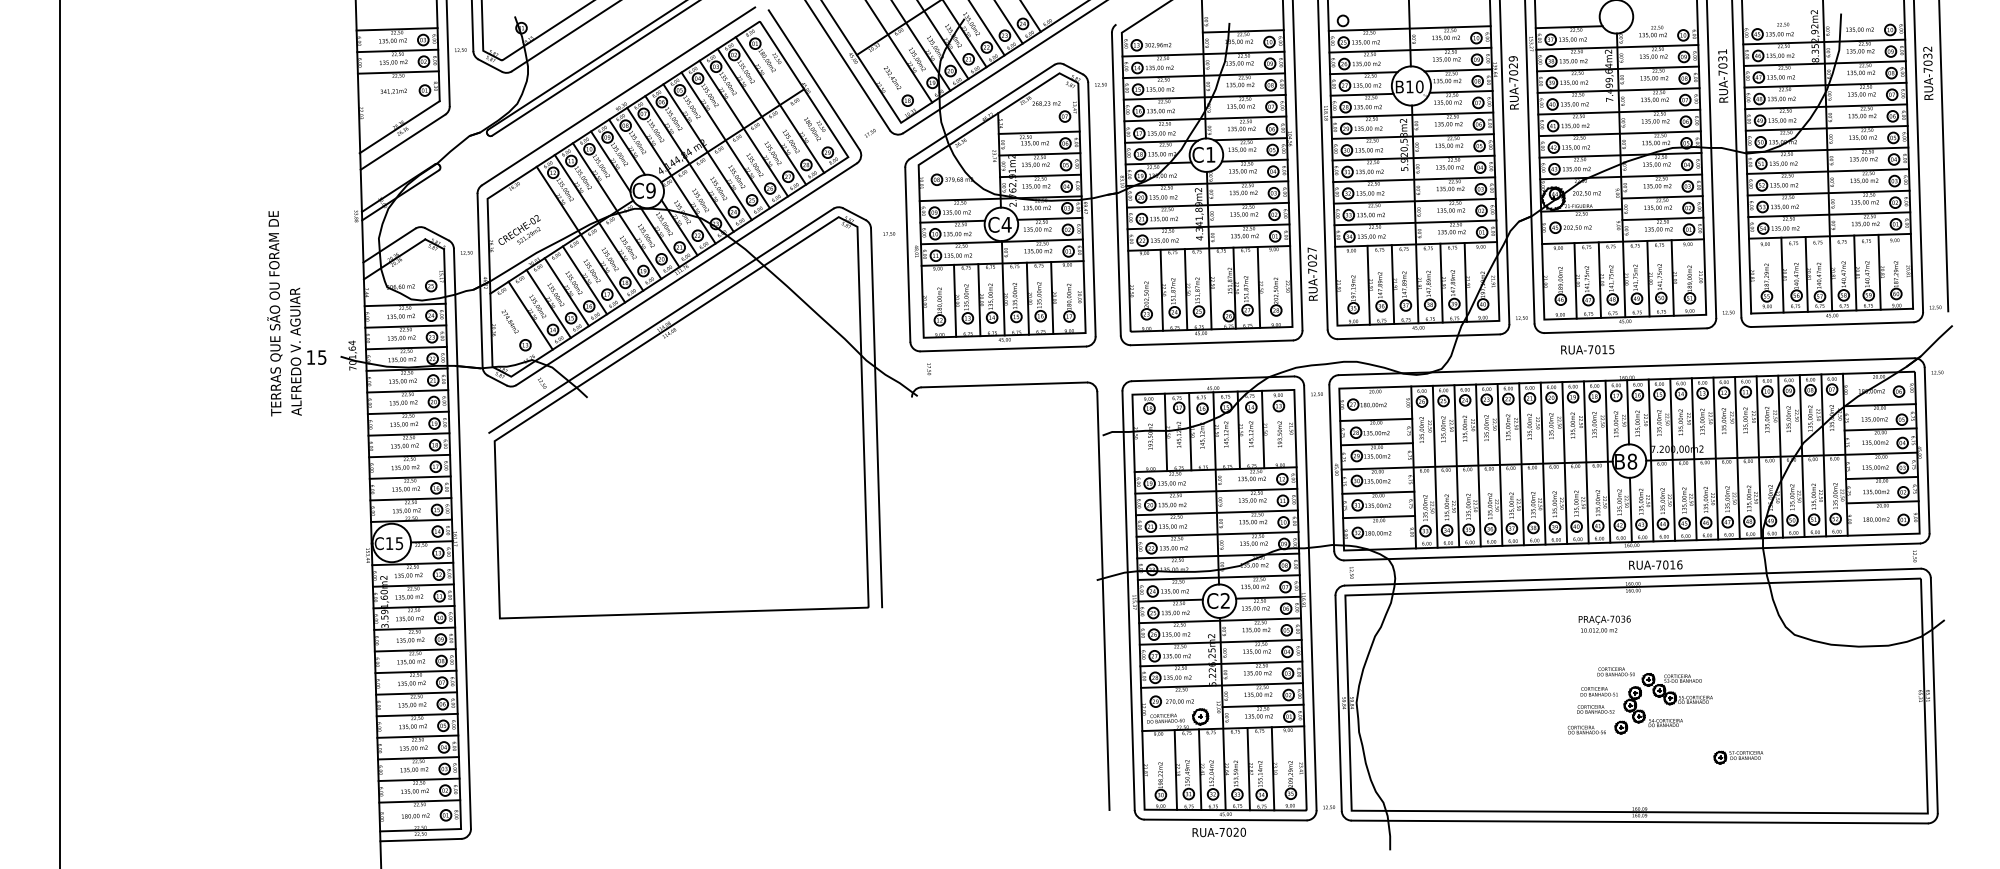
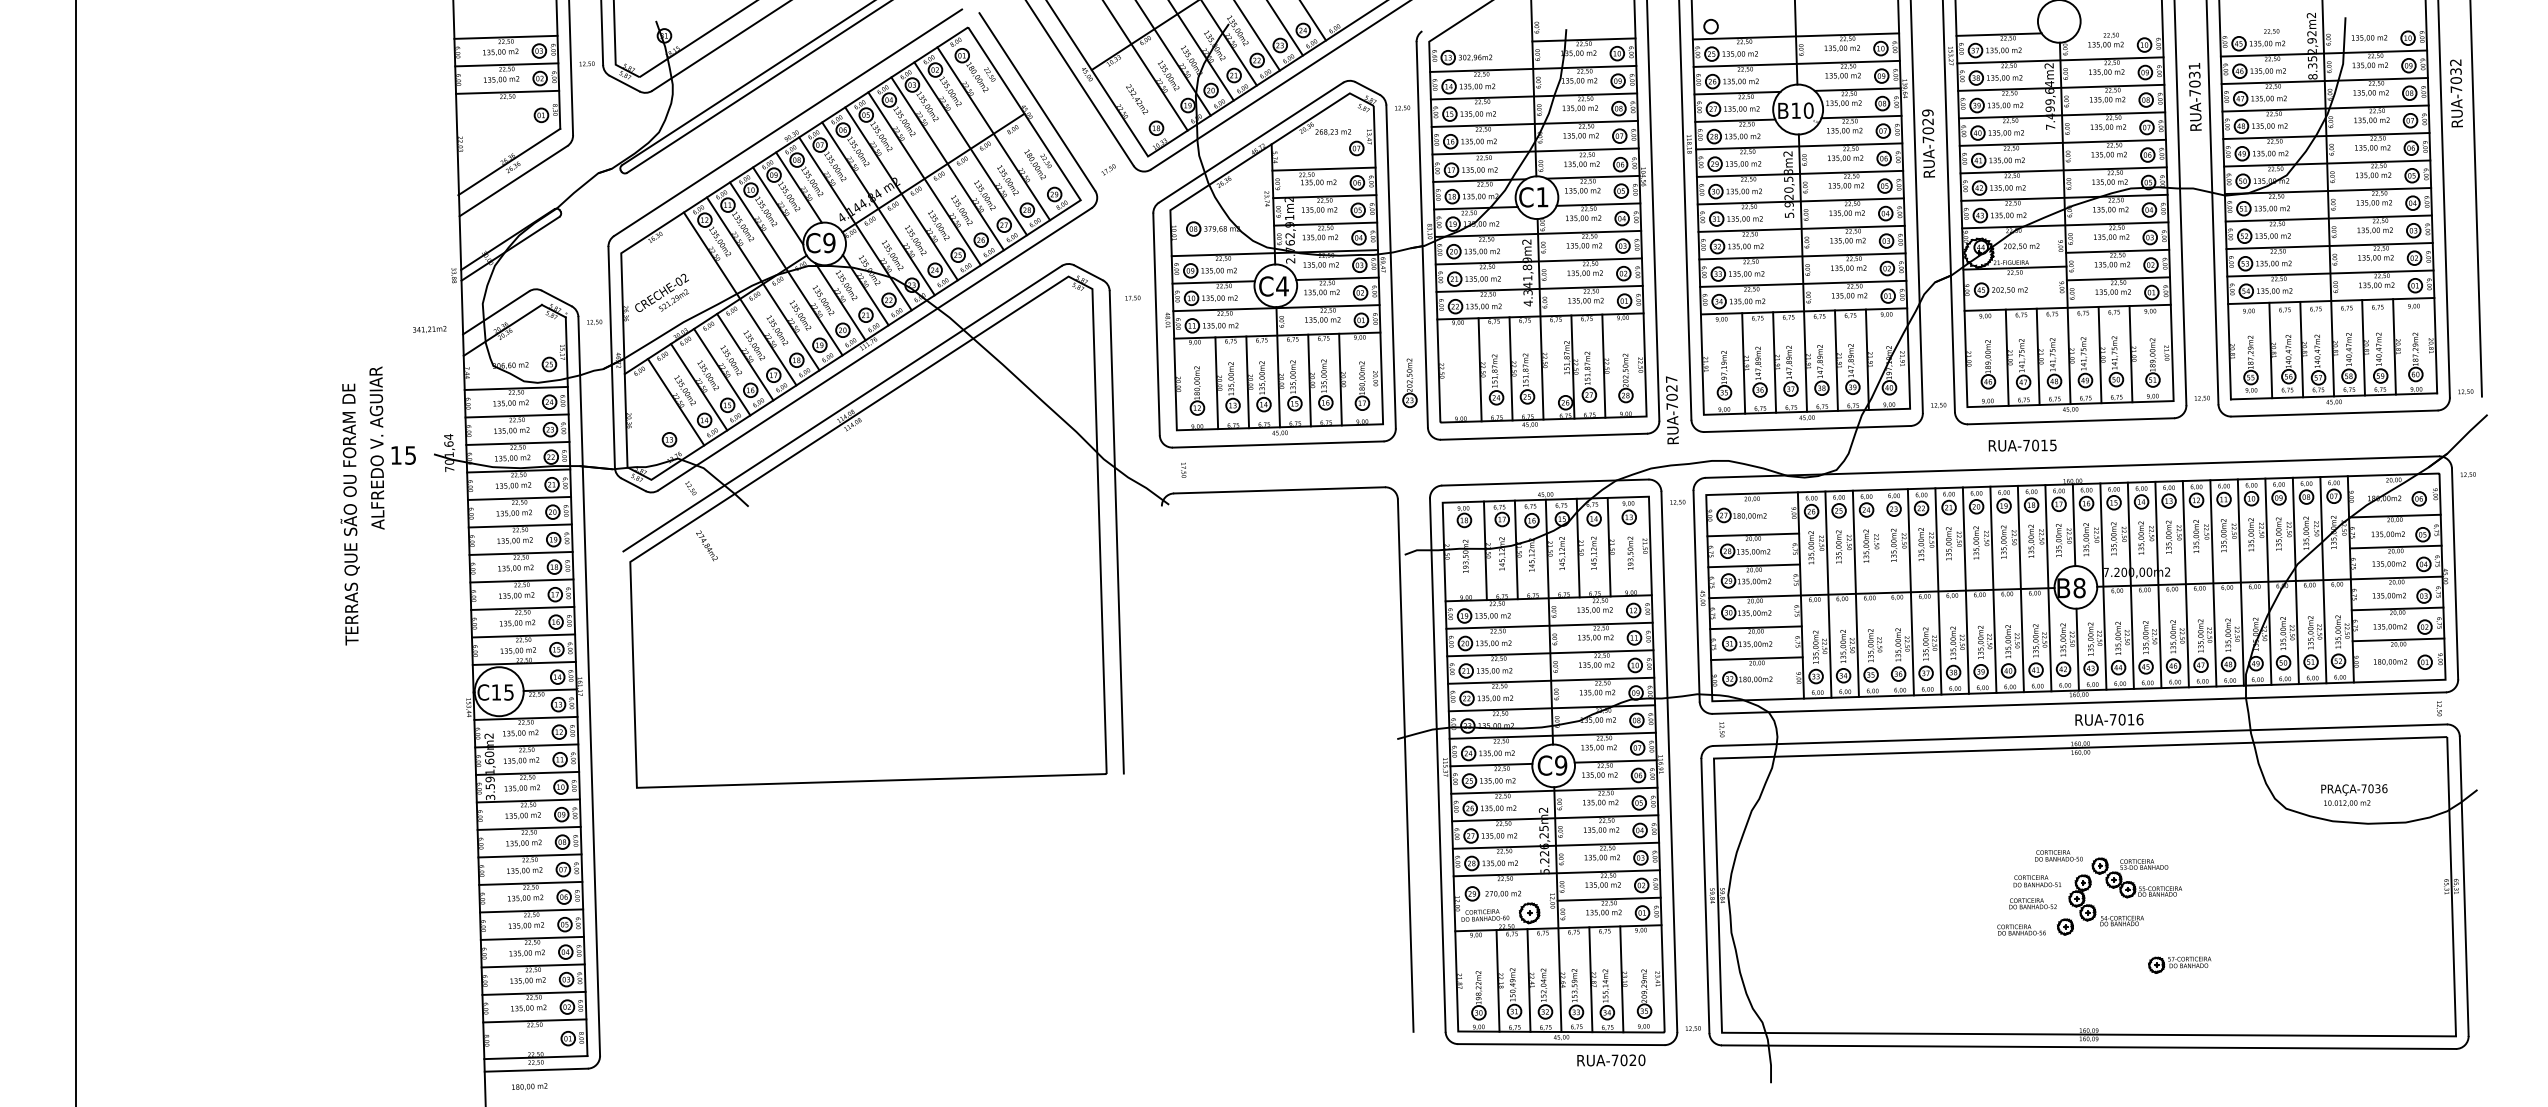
text: (1513, 82) -> (1928, 143), moved
text: (393, 91) -> (429, 329), moved
text: (1312, 274) -> (1672, 410), moved
part: (1146, 301) -> (1409, 383), moved
text: (274, 313) -> (349, 514), moved
text: (509, 321) -> (706, 545), moved
line: (1478, 465) -> (1883, 592), removed
text: (1225, 600) -> (1561, 765), C2 -> C9
text: (1604, 624) -> (2354, 795), moved
part: (1738, 757) -> (2179, 964), moved
text: (415, 816) -> (529, 1086), moved
text: (1219, 832) -> (1611, 1060), moved

